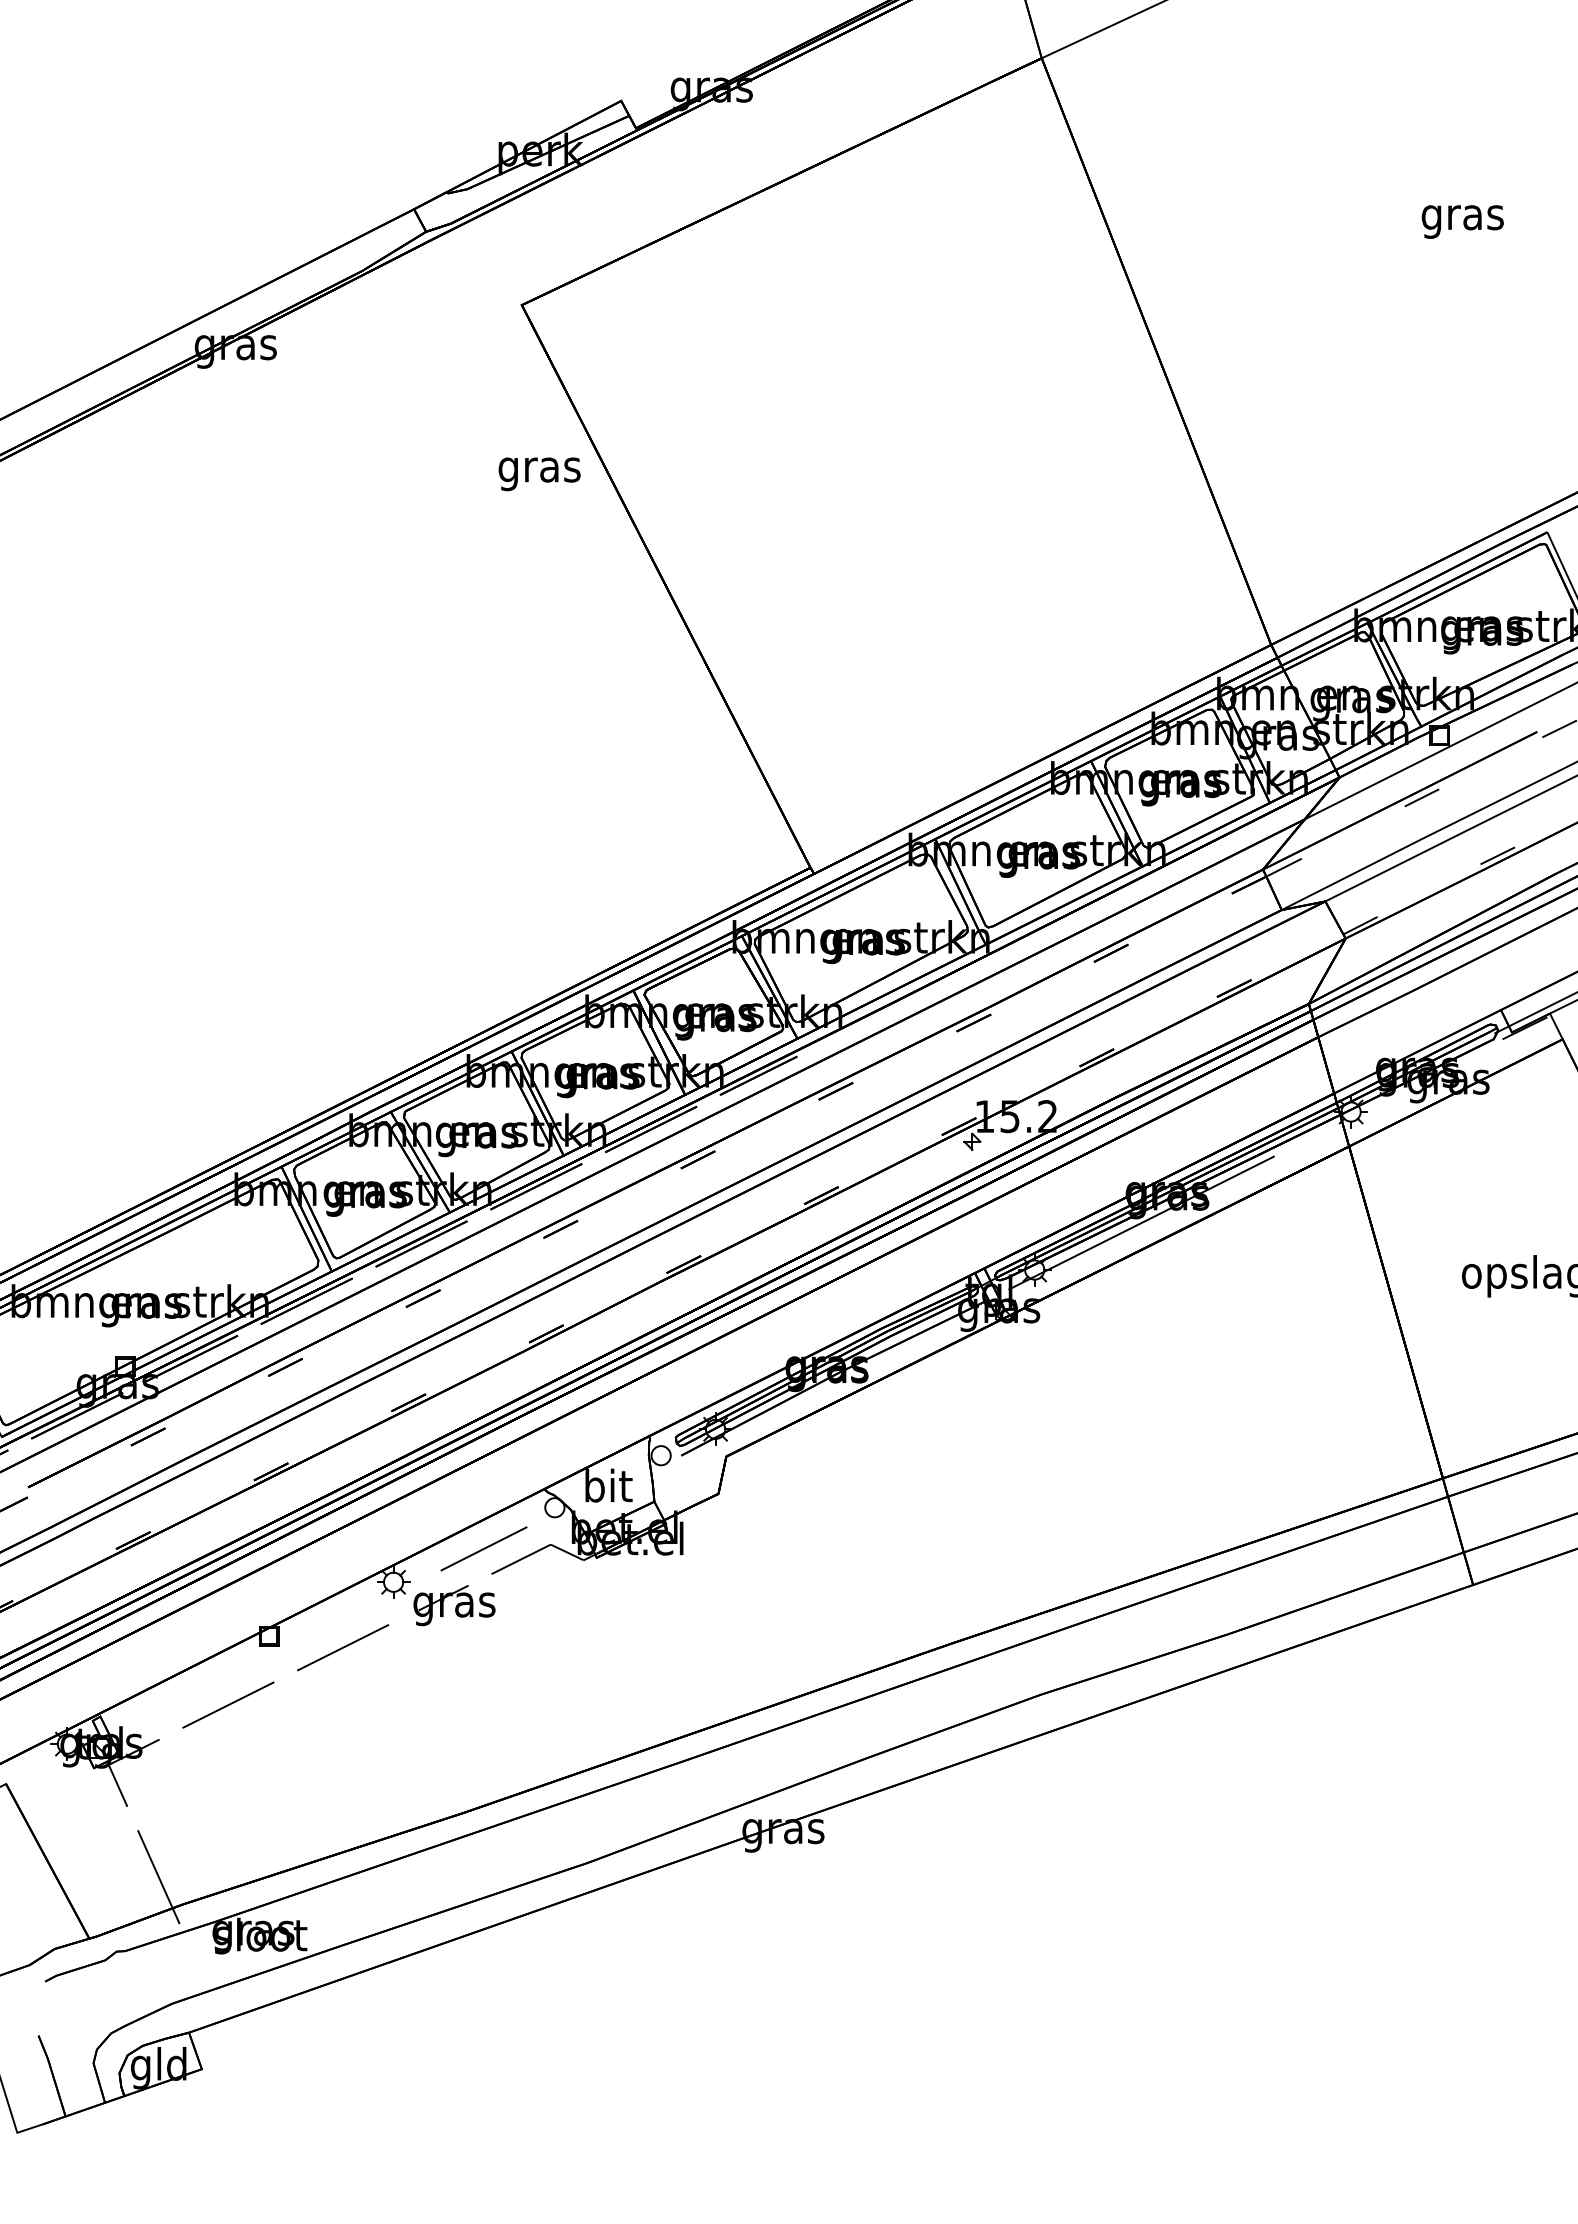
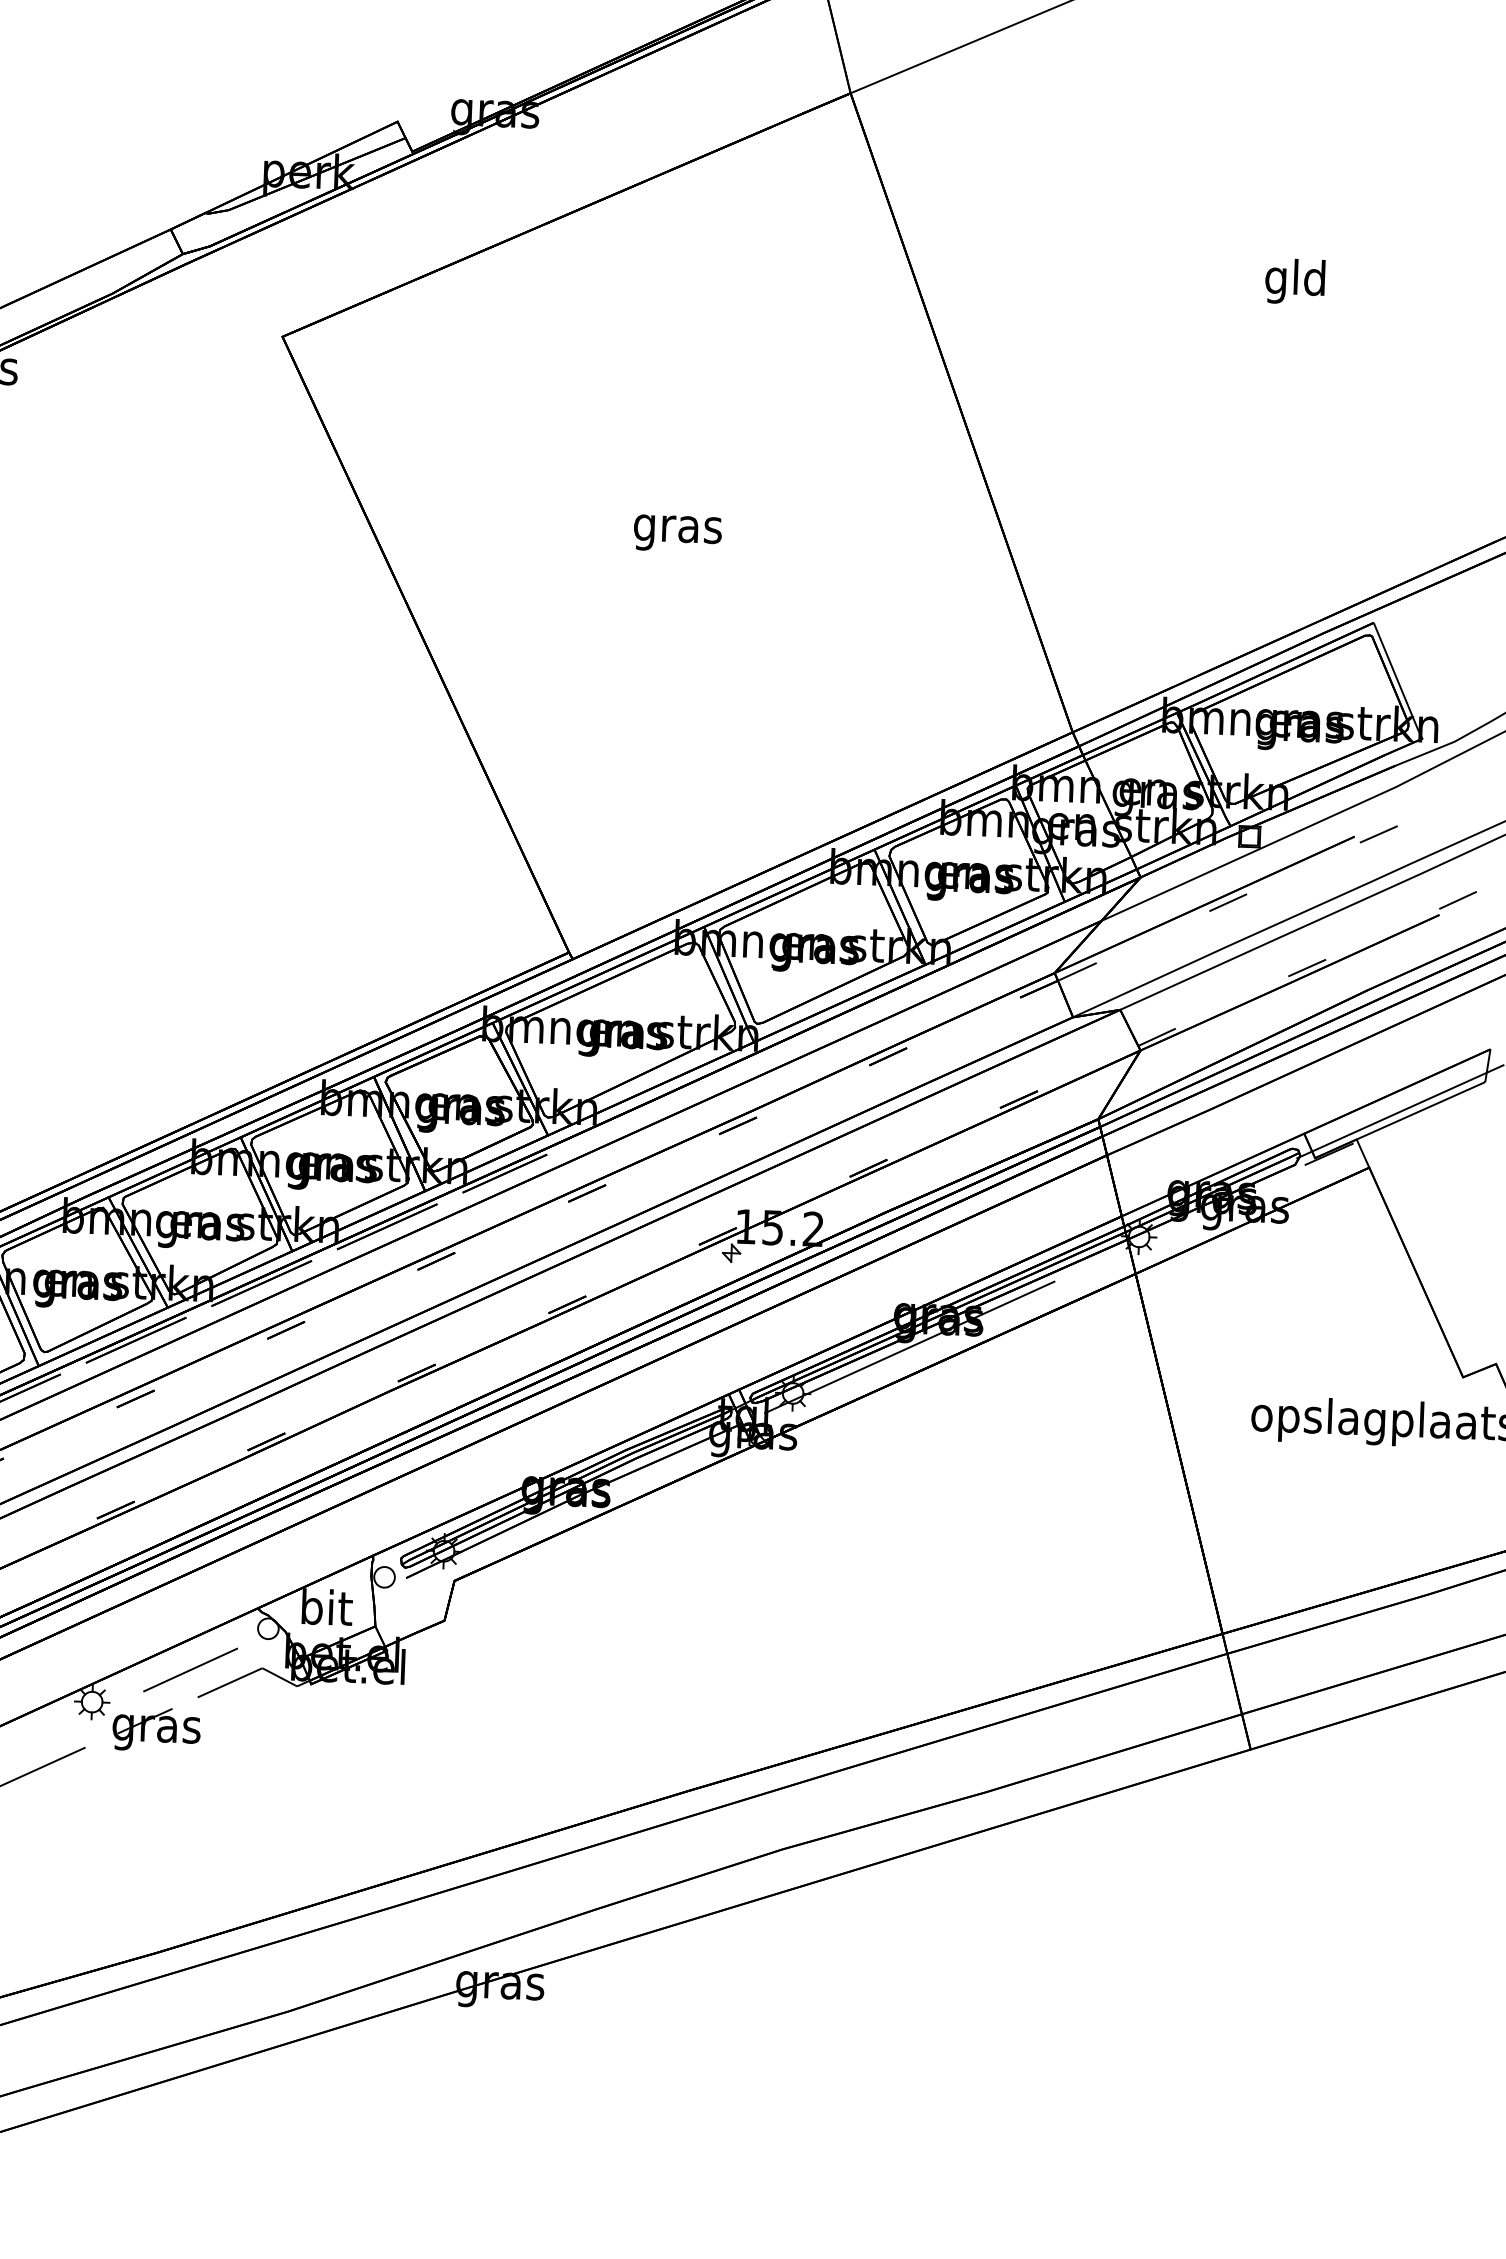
text: (1462, 217) -> (1295, 281), gras -> gld
text: (539, 474) -> (677, 533), moved

